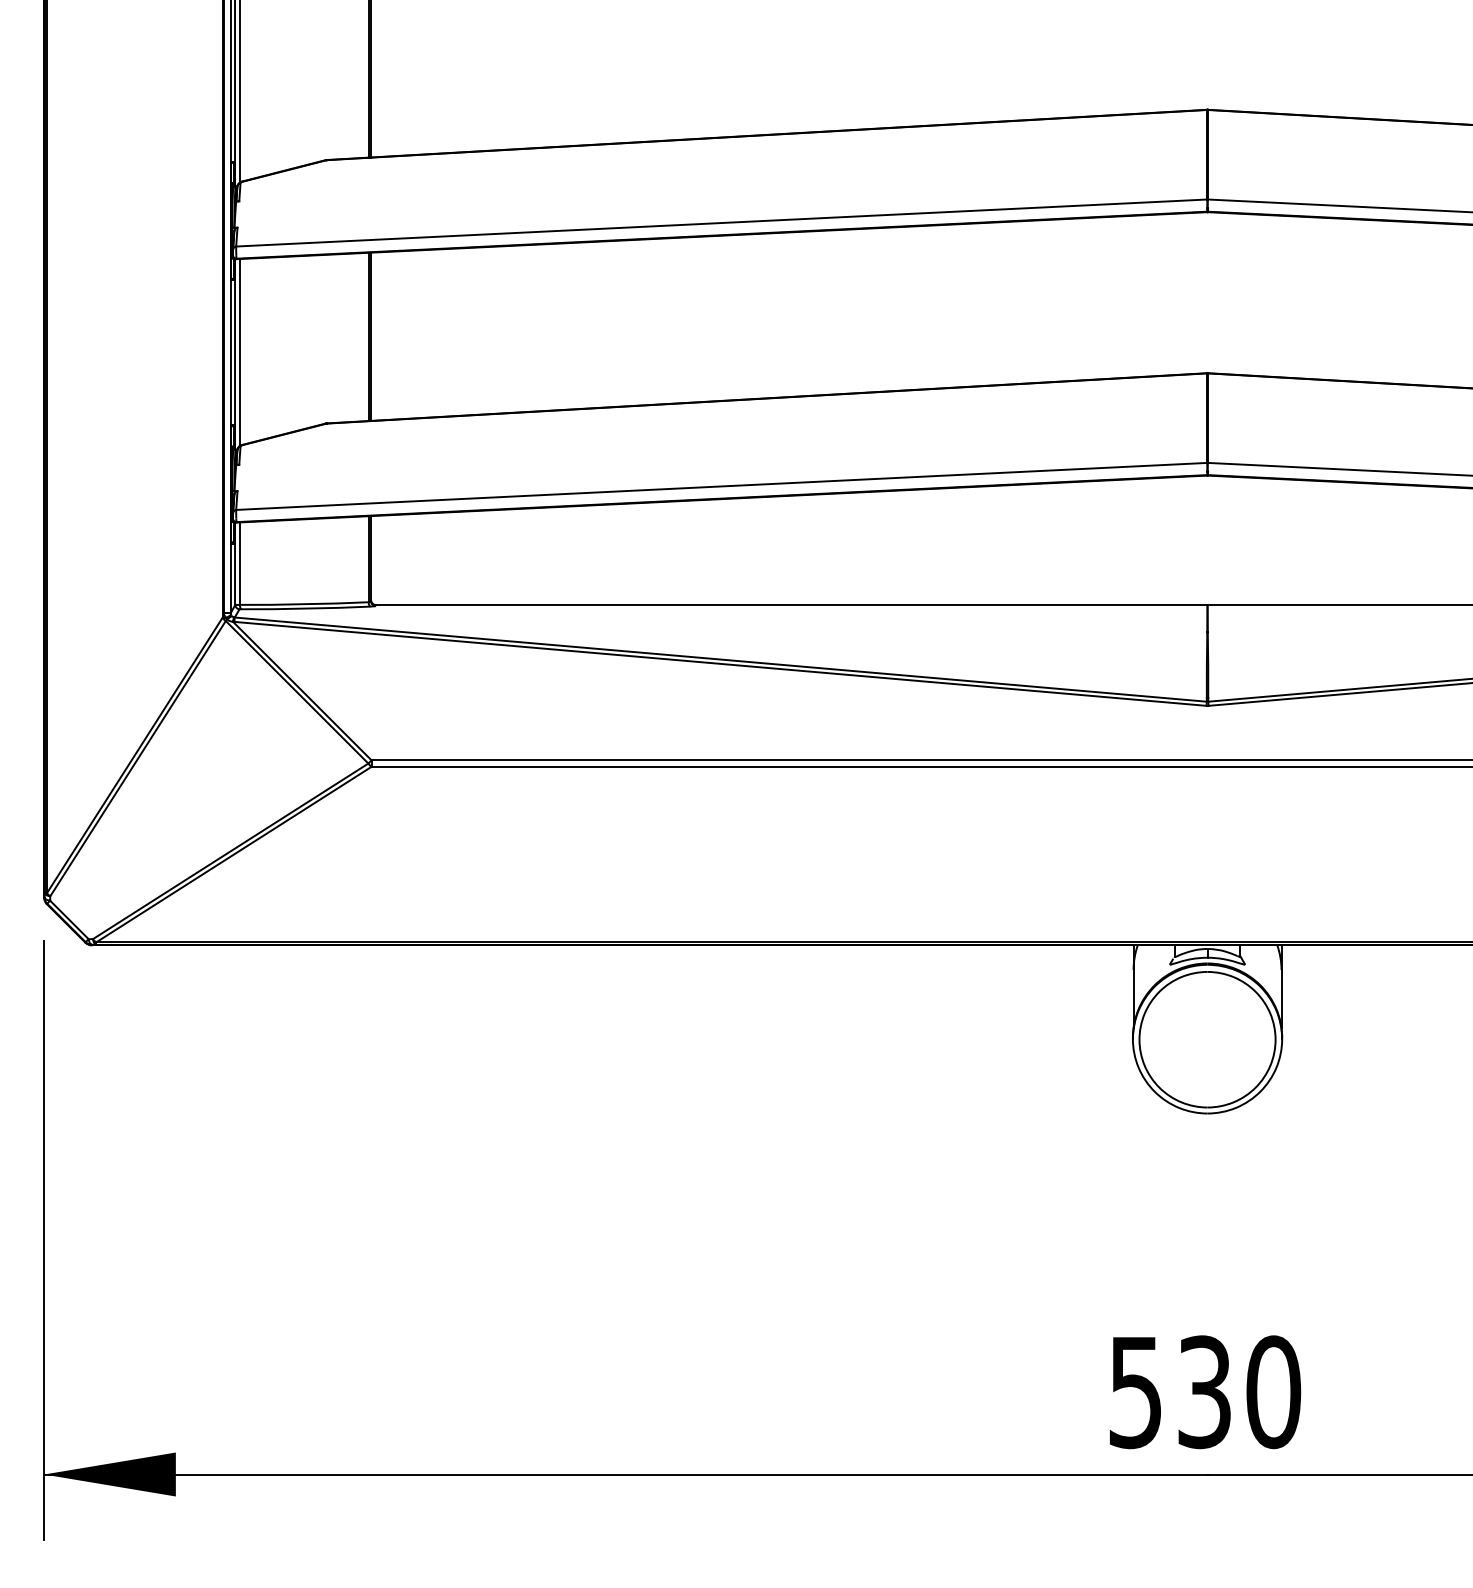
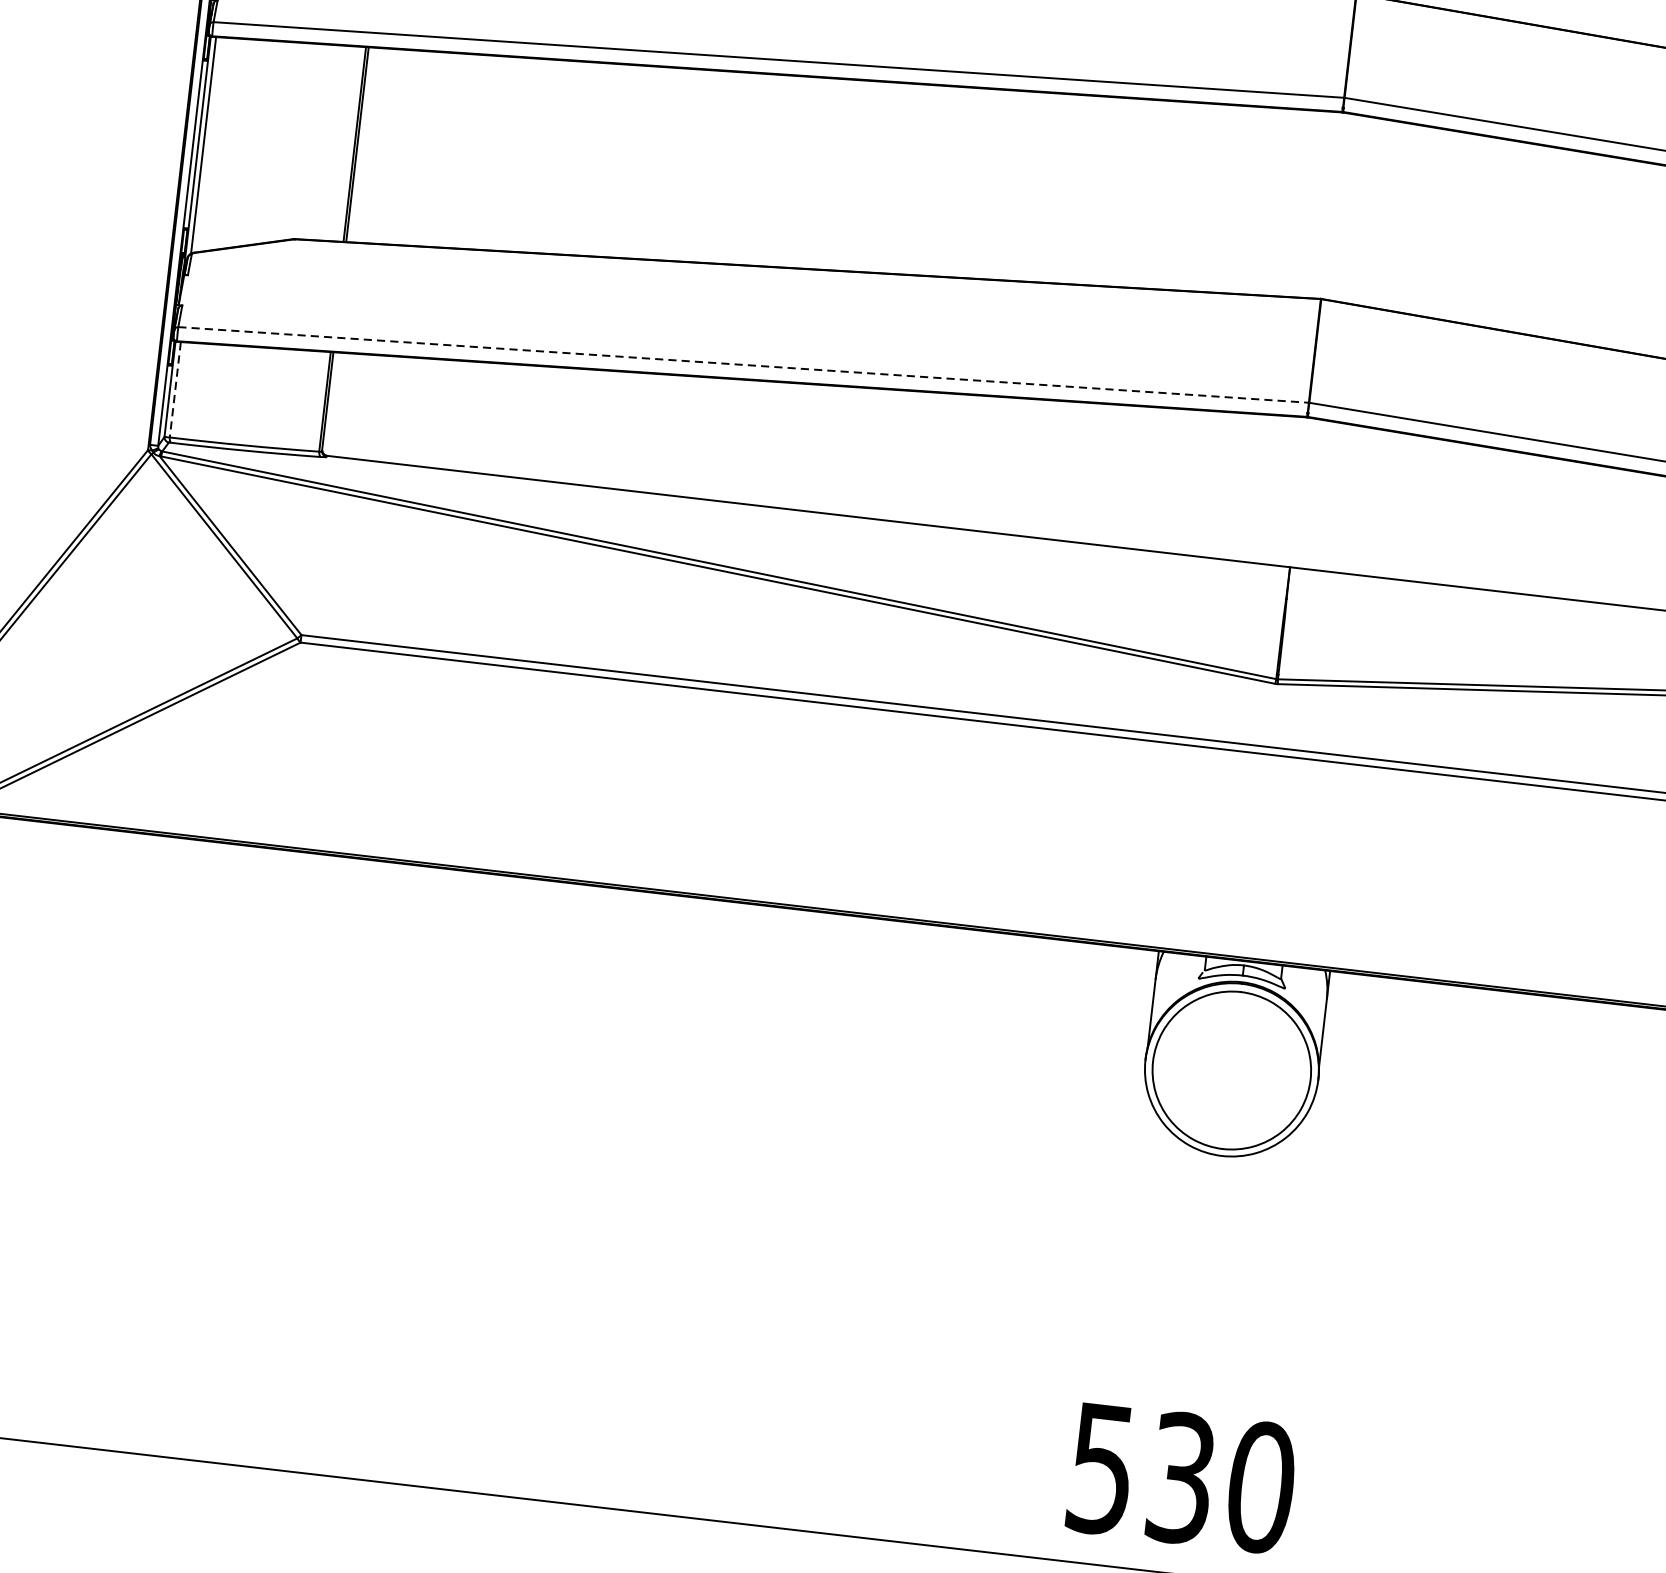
line: (722, 486) -> (744, 365), solid -> dashed
line: (239, 564) -> (174, 390), solid -> dashed

